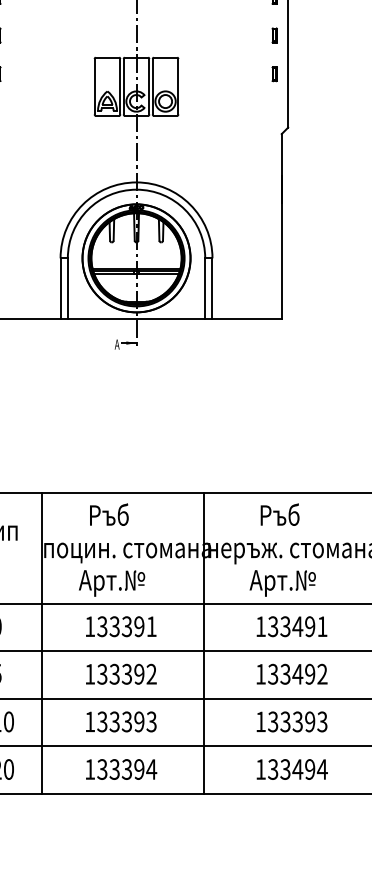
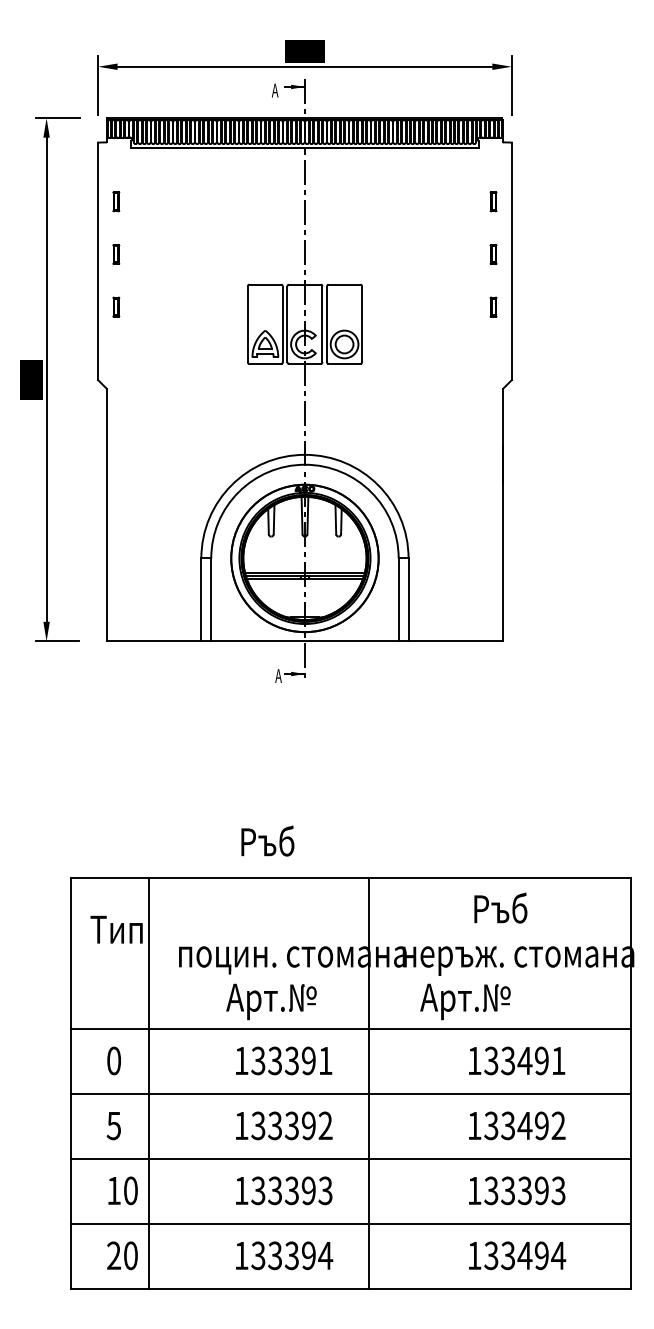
text: (109, 514) -> (267, 840), moved
text: (282, 583) -> (465, 1001), moved
line: (42, 643) -> (149, 1083), moved
line: (204, 643) -> (368, 1083), moved

